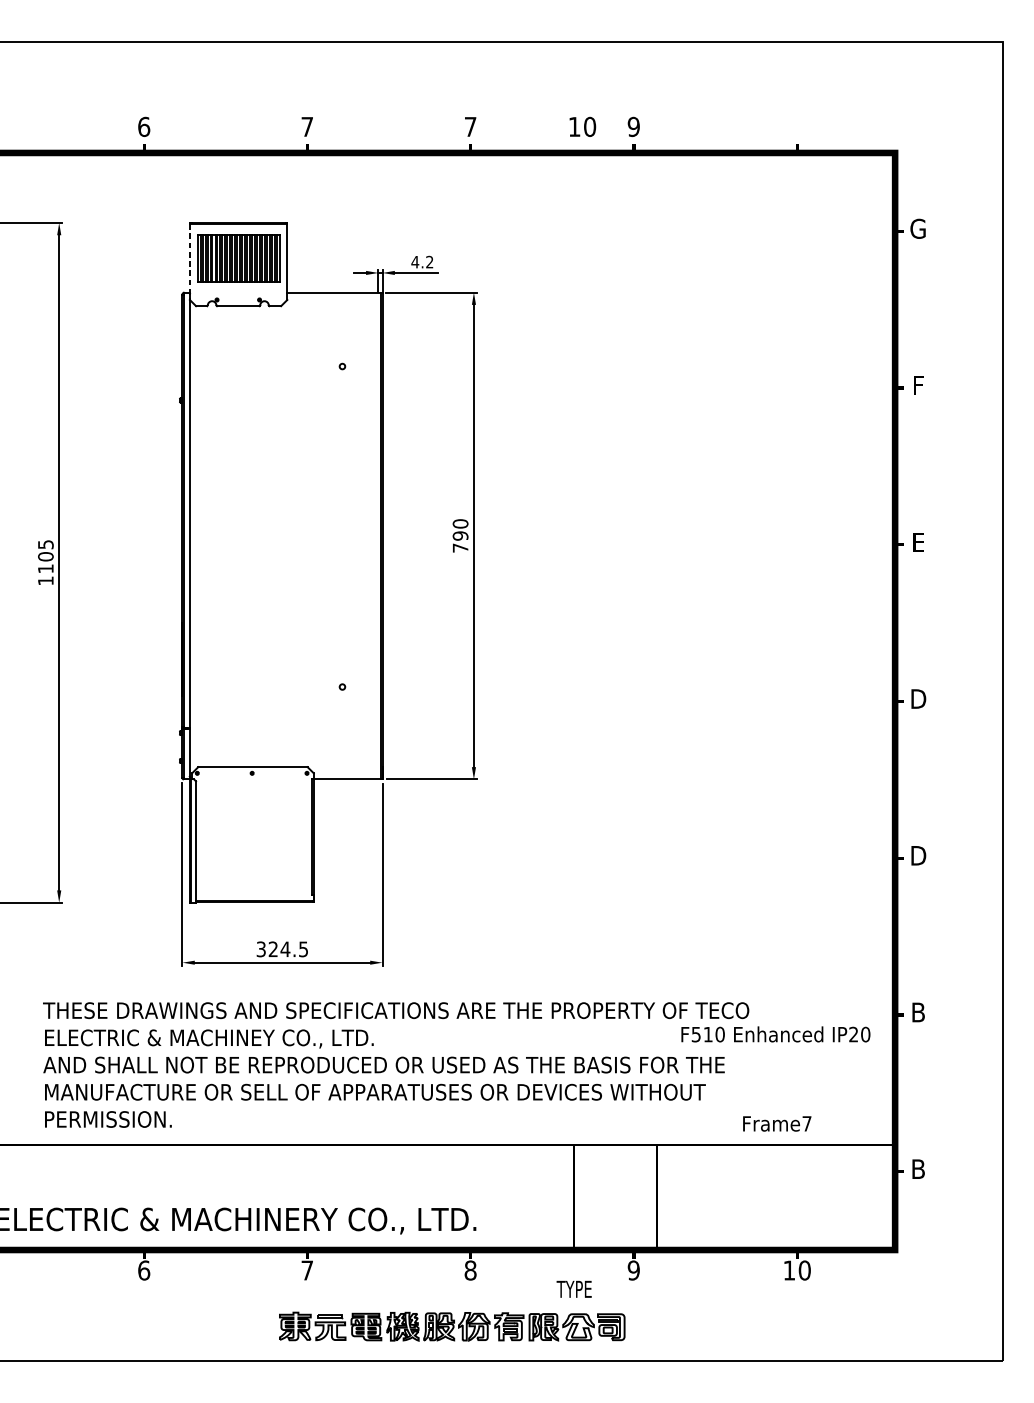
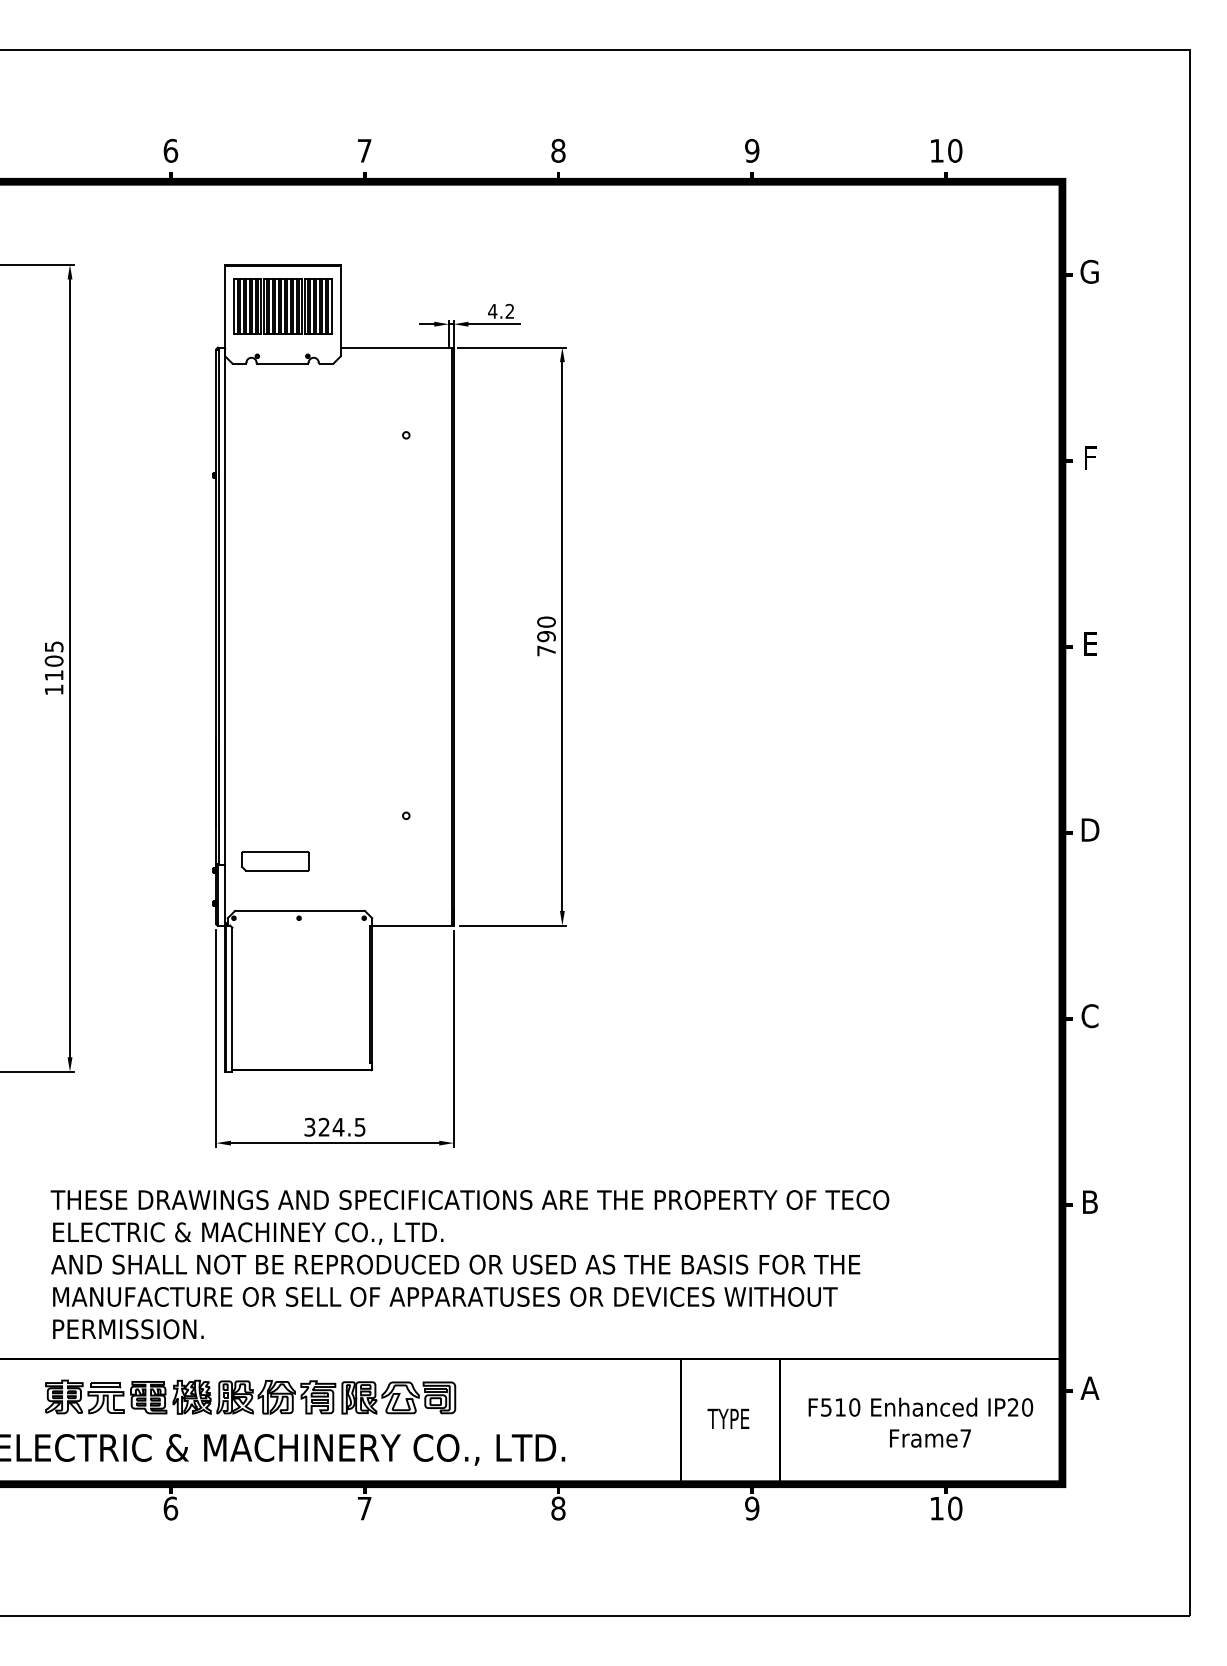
text: (470, 126) -> (558, 150), 7 -> 8
text: (582, 126) -> (946, 150), moved
line: (190, 262) -> (225, 311), dashed -> solid
part: (231, 725) -> (274, 861), added
text: (918, 856) -> (1090, 1016), D -> C
text: (775, 1033) -> (920, 1406), moved
text: (777, 1123) -> (930, 1438), moved
text: (917, 1168) -> (1089, 1387), B -> A
text: (574, 1289) -> (728, 1418), moved
part: (452, 1326) -> (250, 1396), moved

